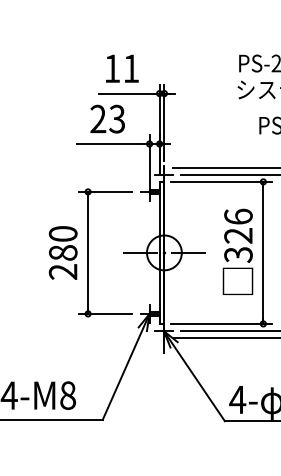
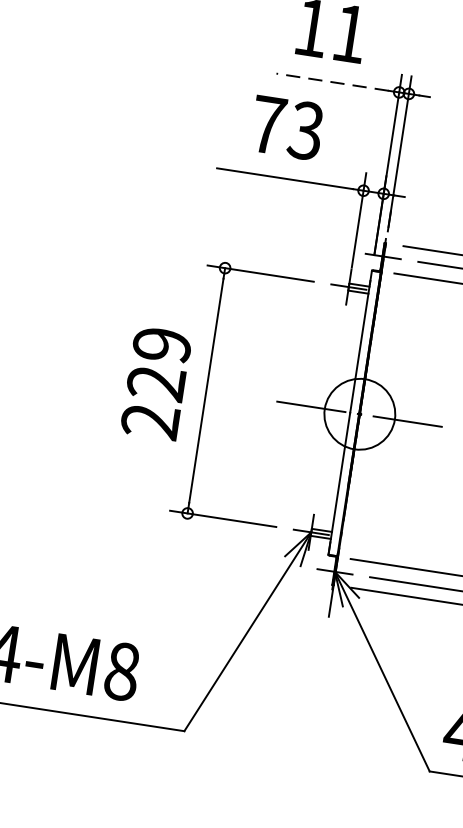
line: (126, 93) -> (332, 82), solid -> dashed
text: (98, 118) -> (268, 123), 23 -> 73
text: (62, 243) -> (157, 363), 280 -> 229

